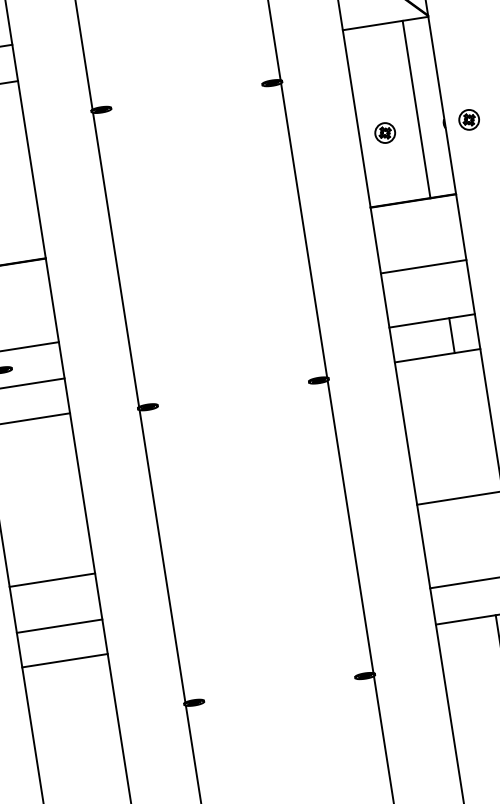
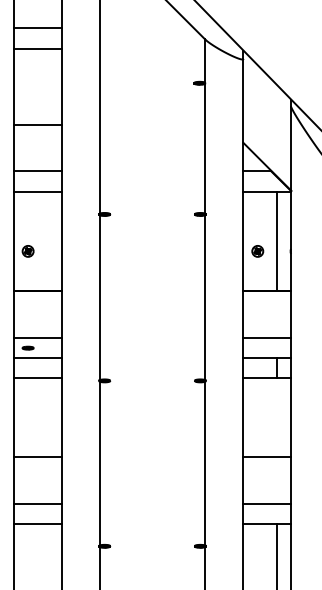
part: (468, 120) -> (304, 251), removed
line: (423, 266) -> (267, 337), moved
line: (52, 580) -> (37, 457), moved
line: (59, 625) -> (37, 503), moved
line: (64, 661) -> (37, 524), moved

